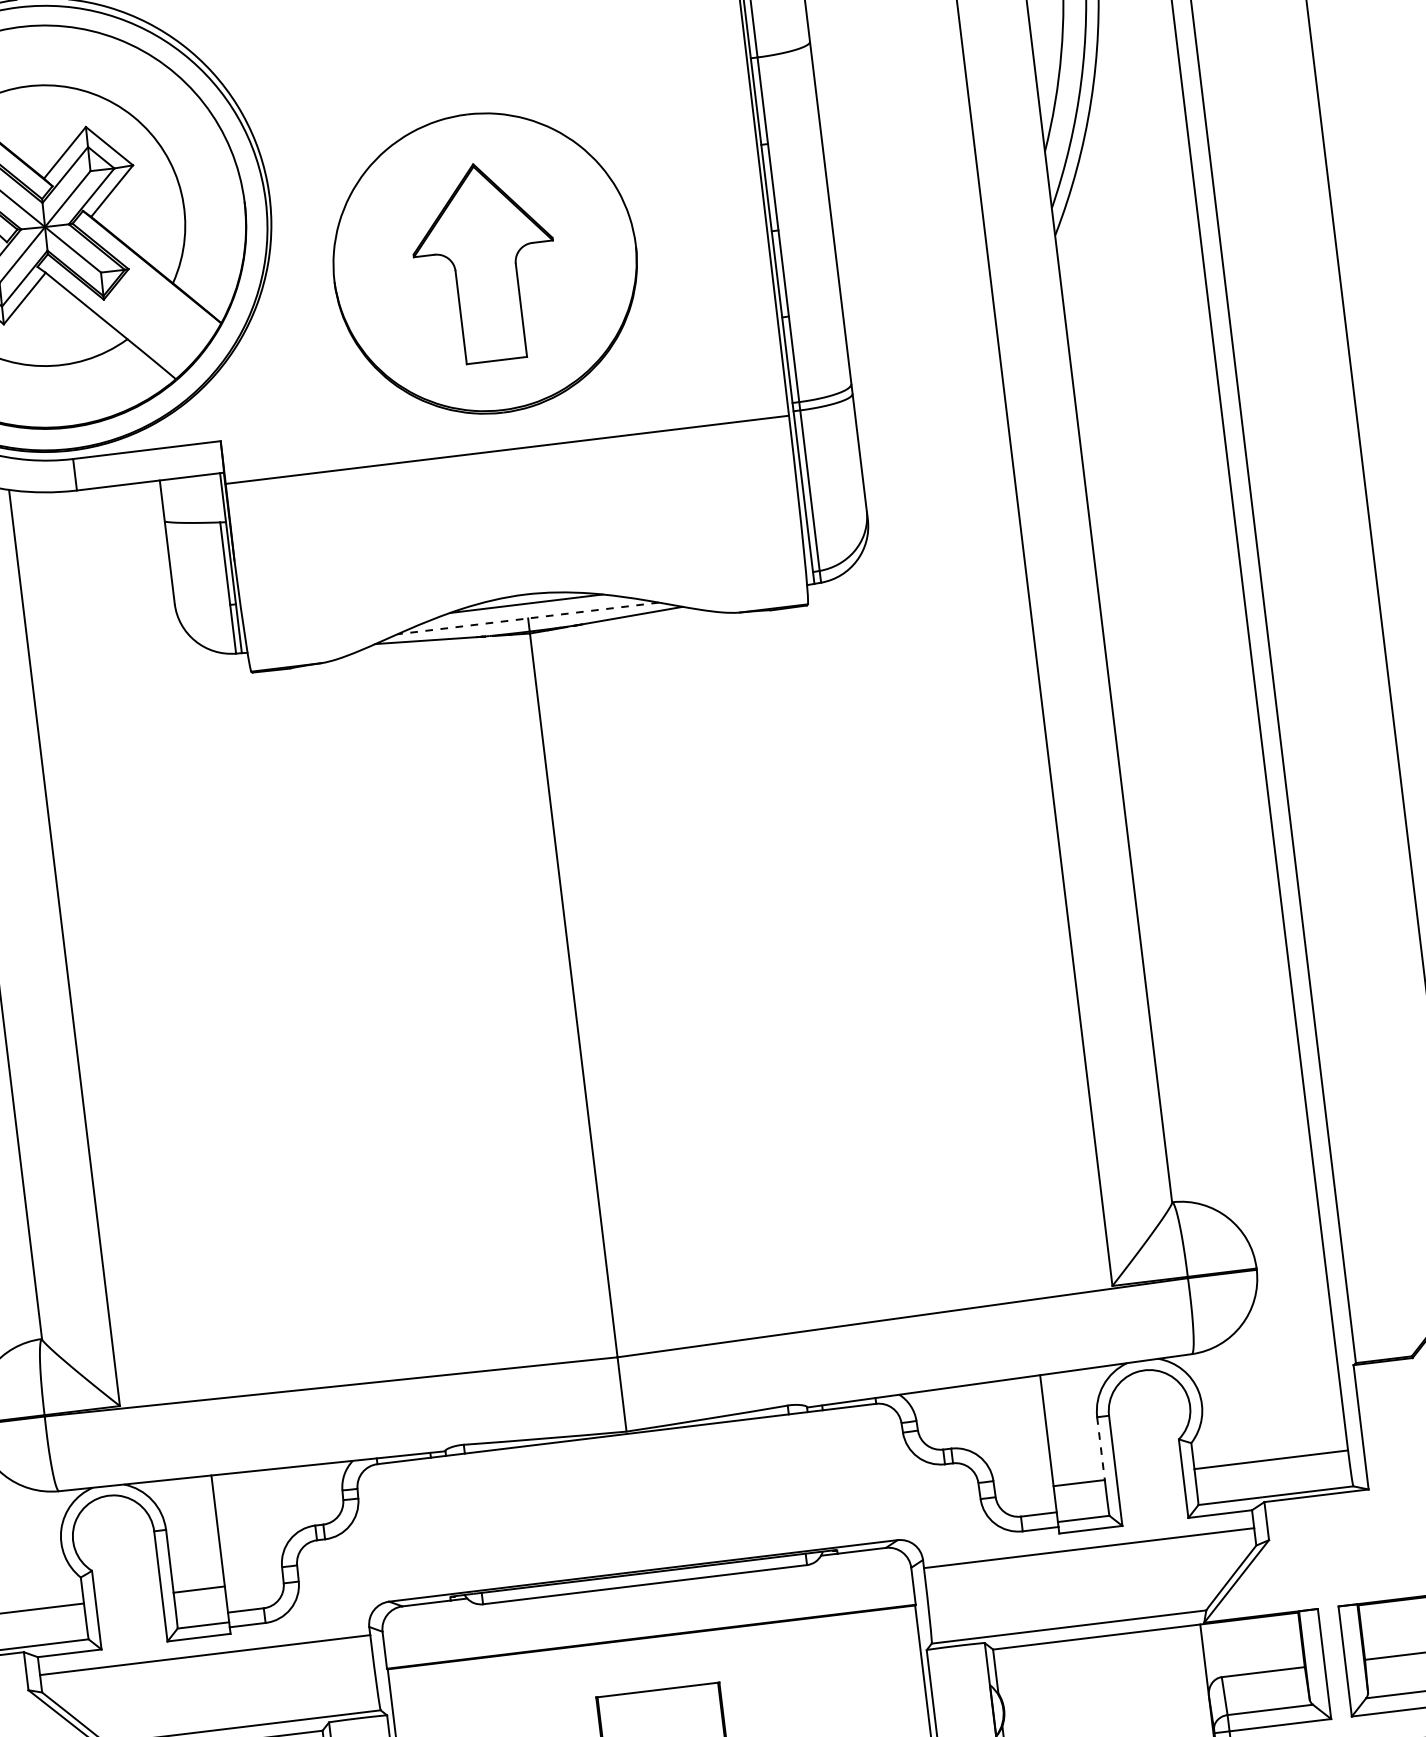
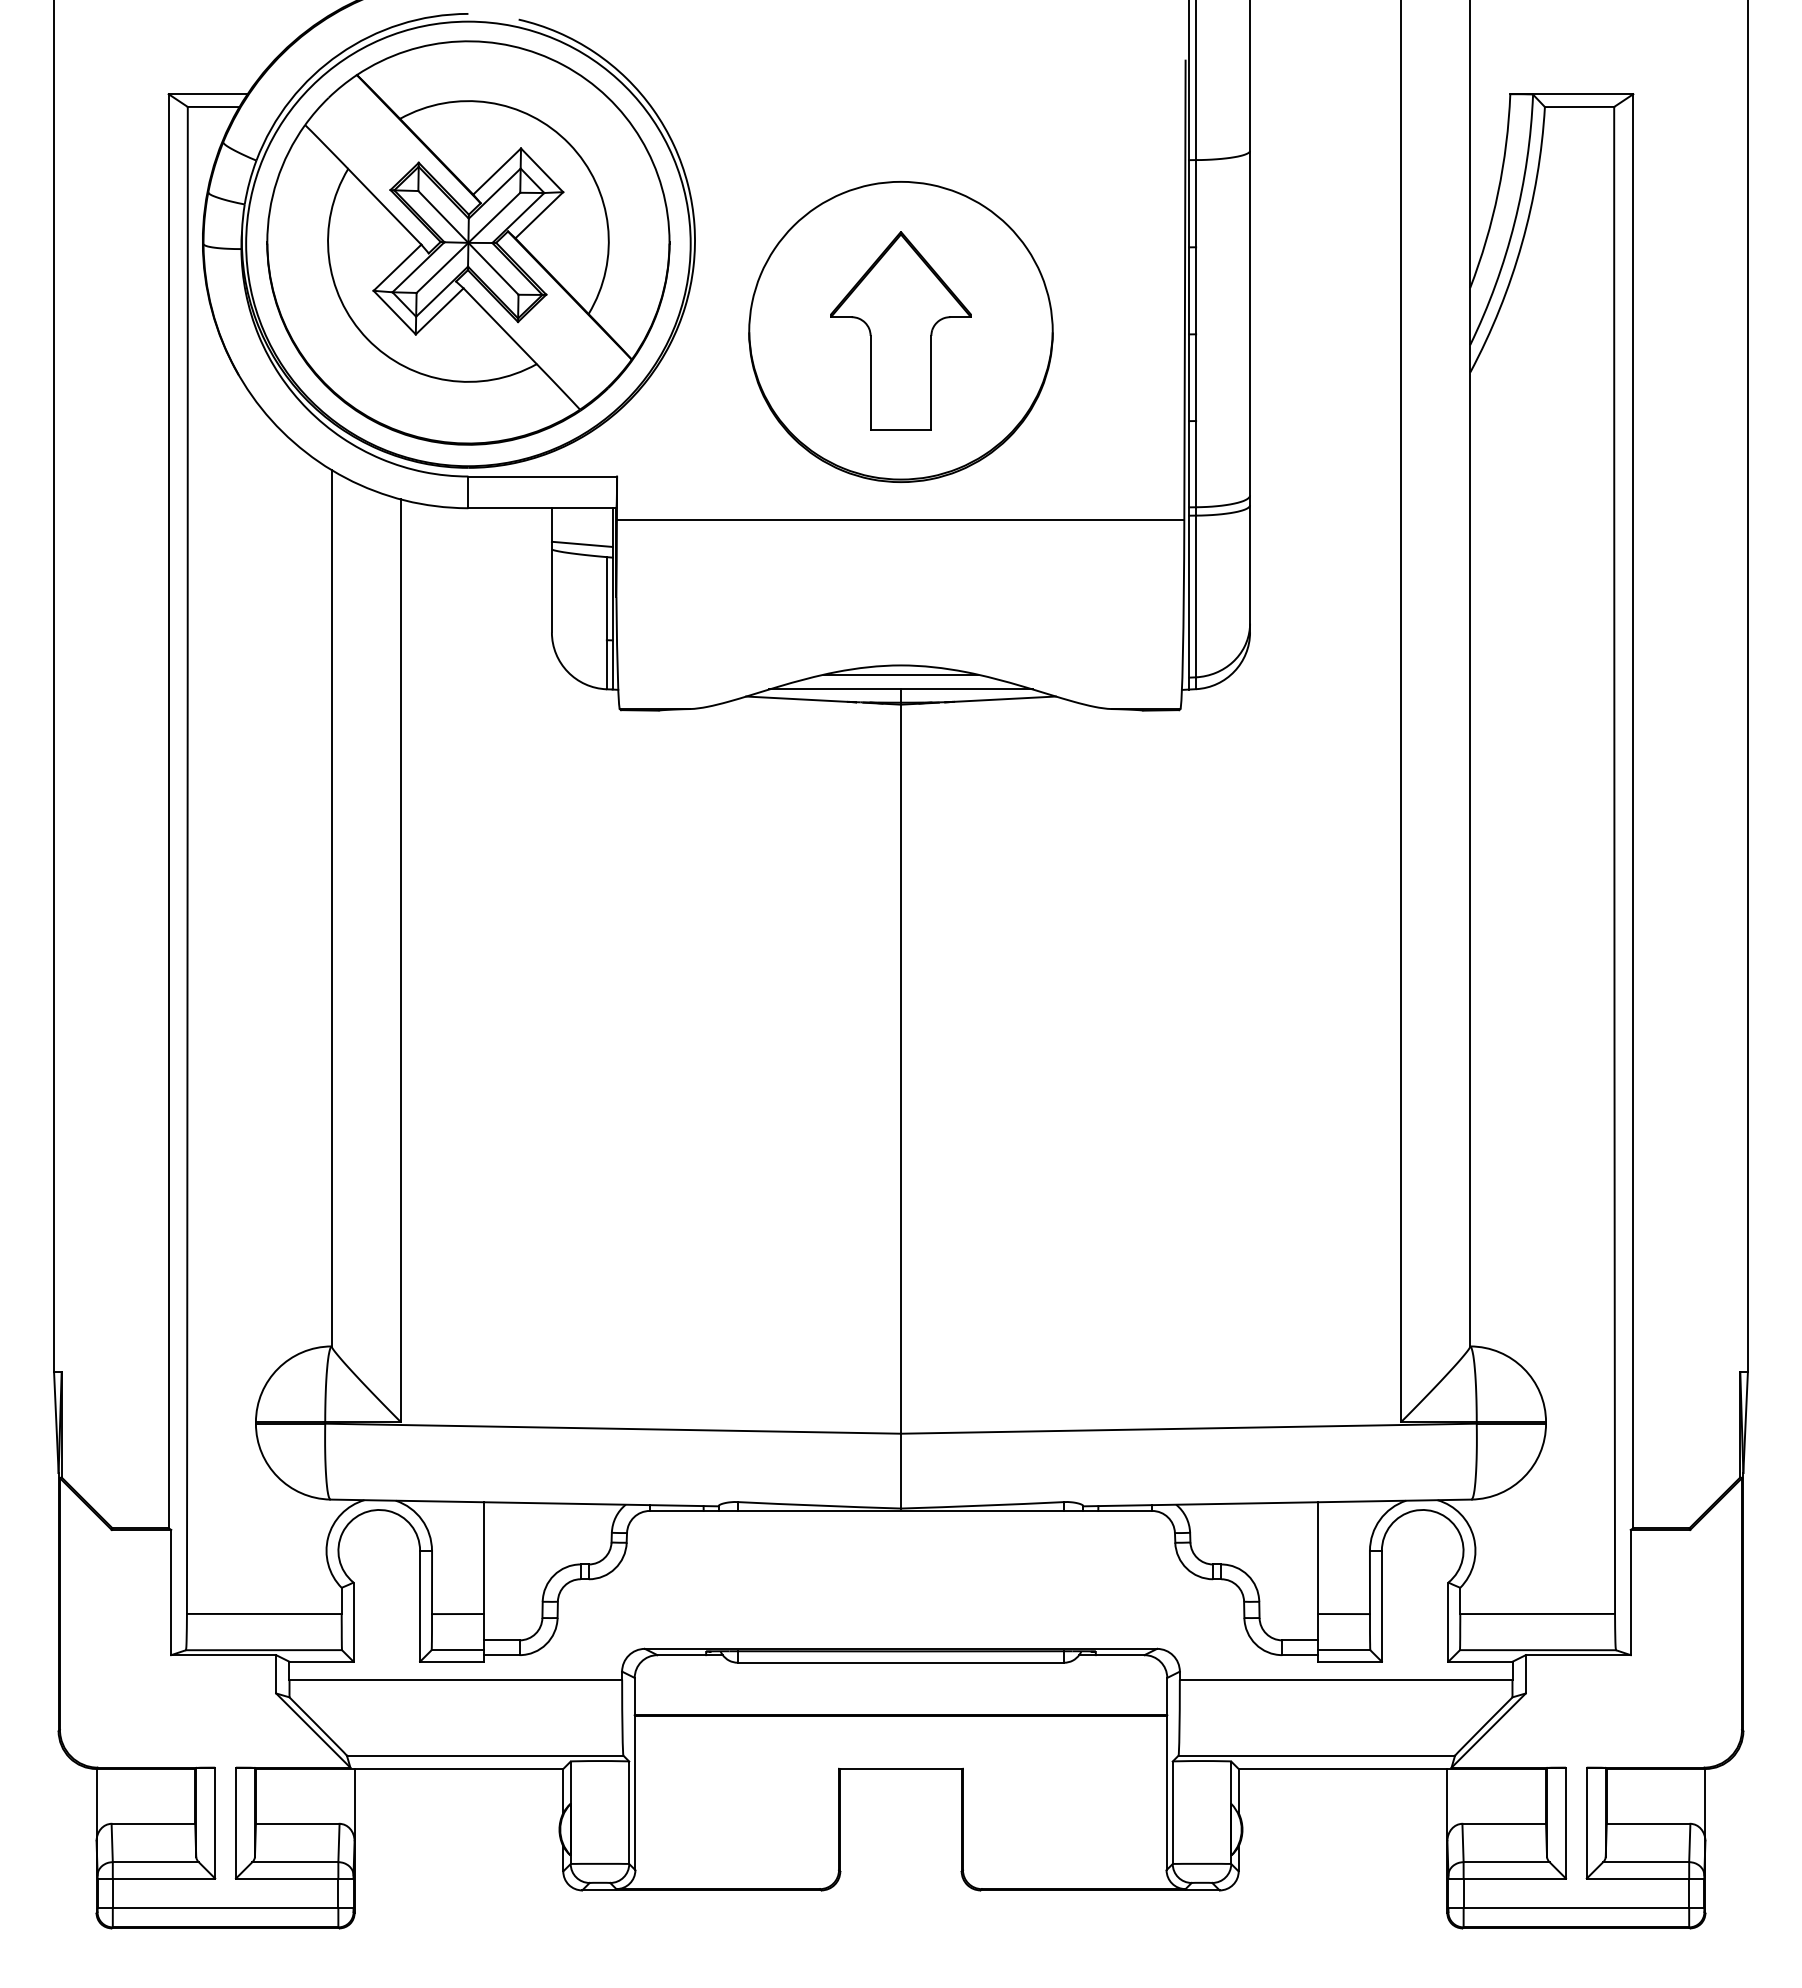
line: (193, 511) -> (581, 543), added
line: (528, 618) -> (901, 689), dashed -> solid
line: (1100, 1448) -> (1369, 1582), dashed -> solid

